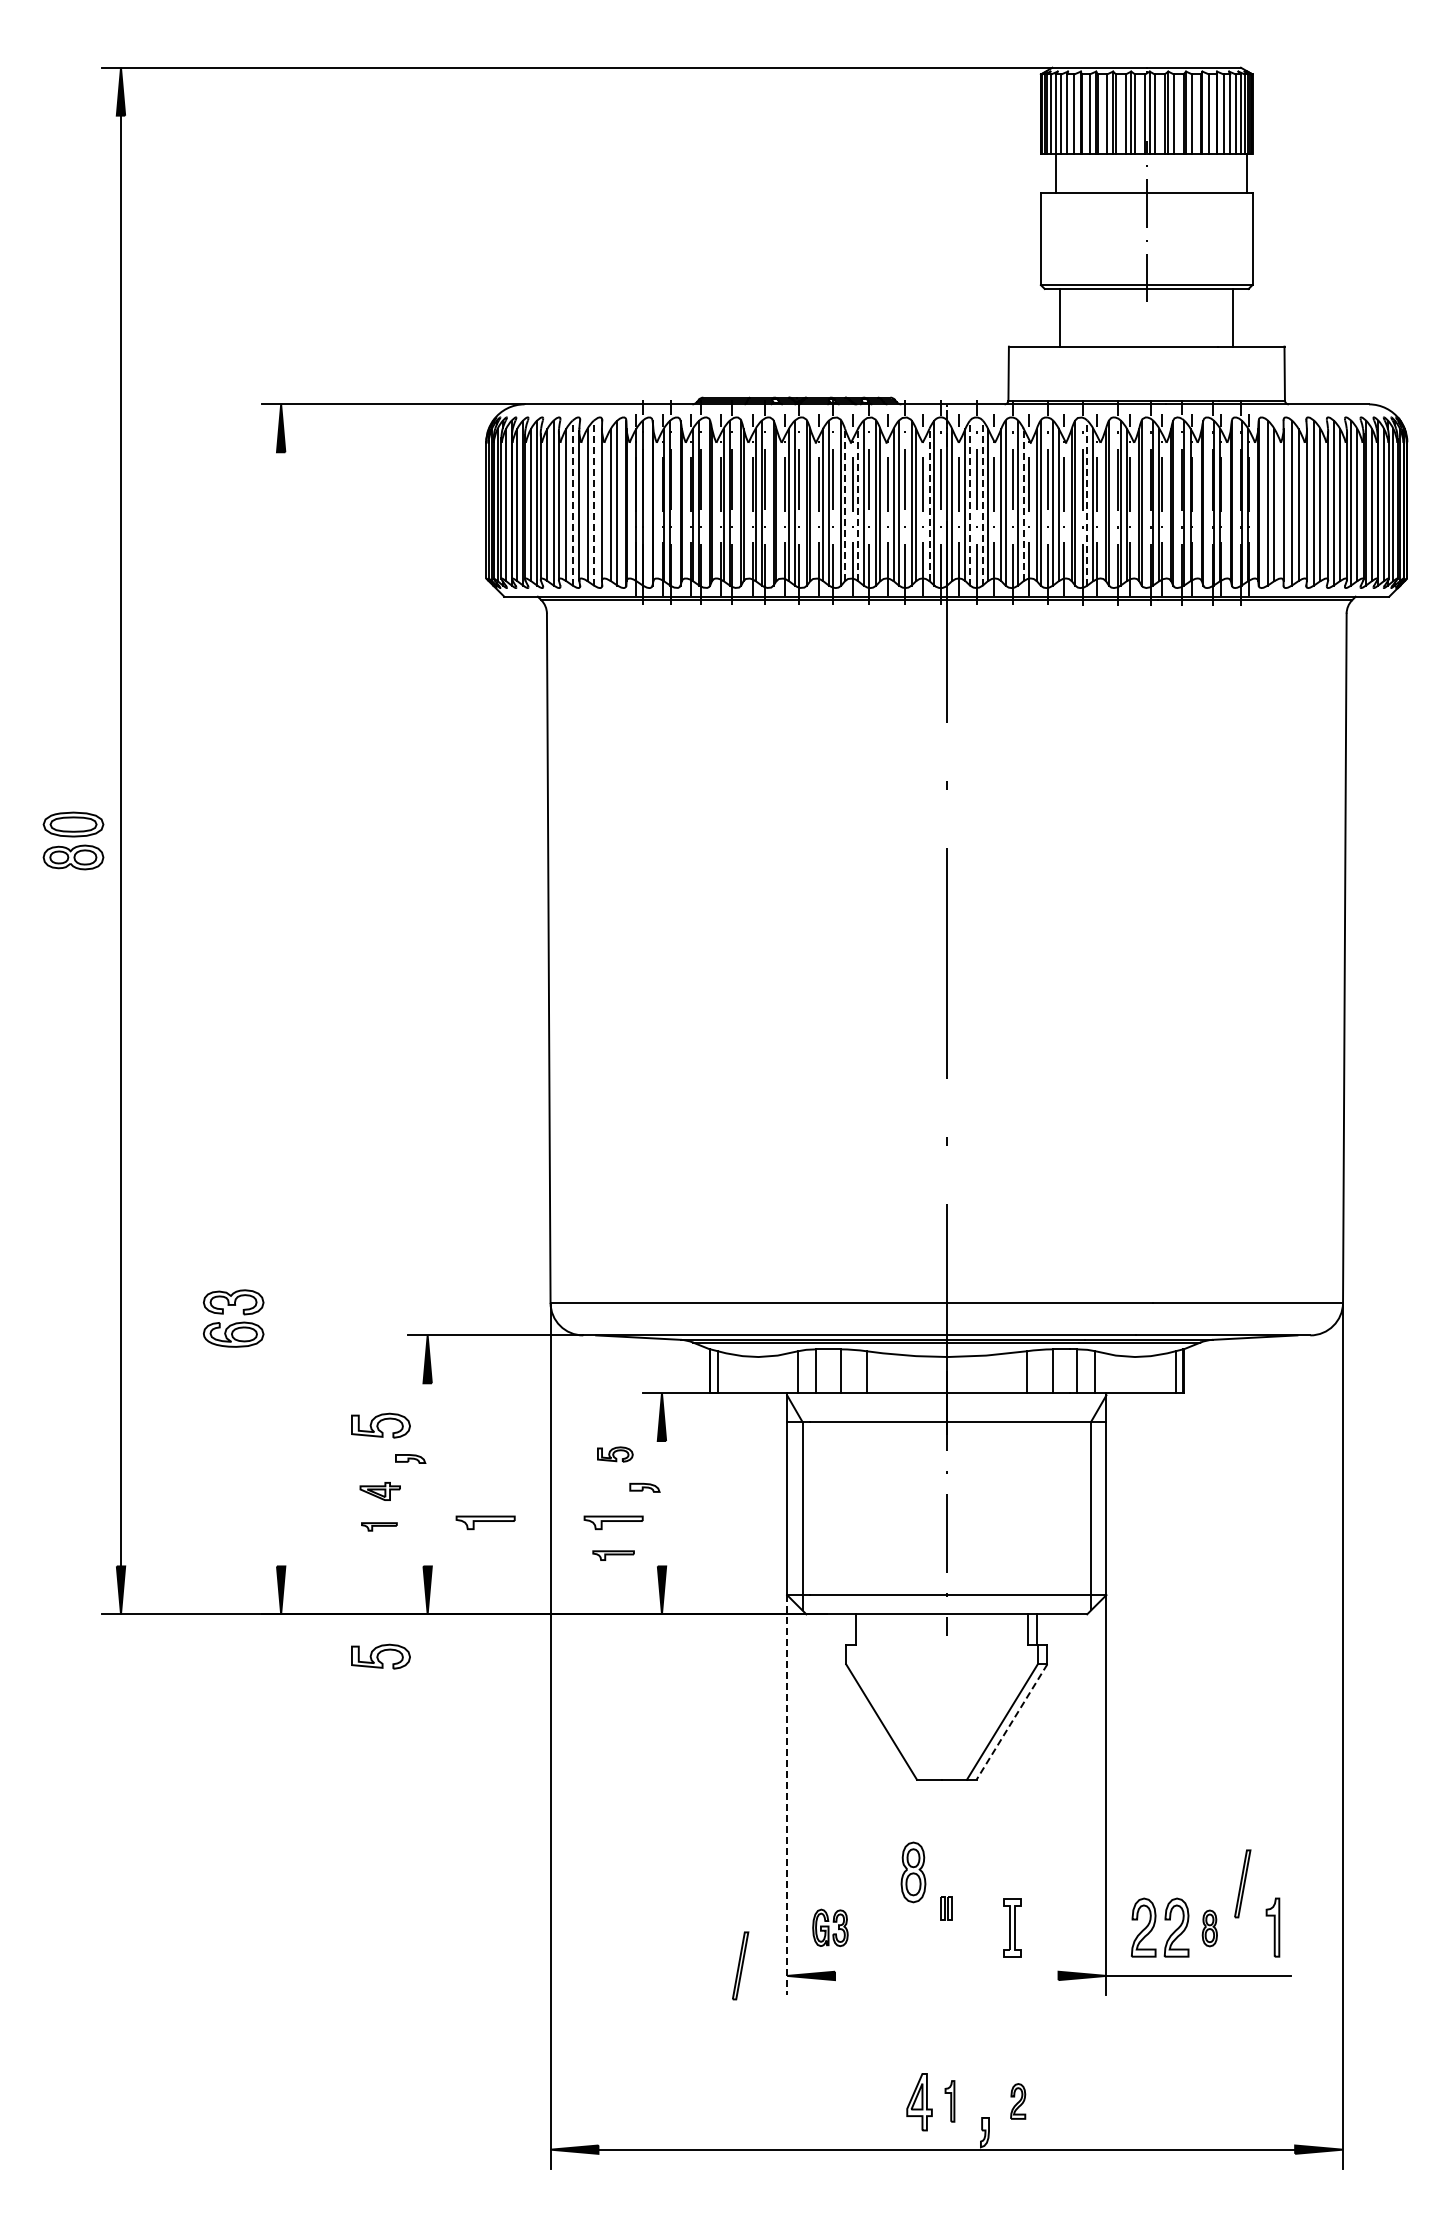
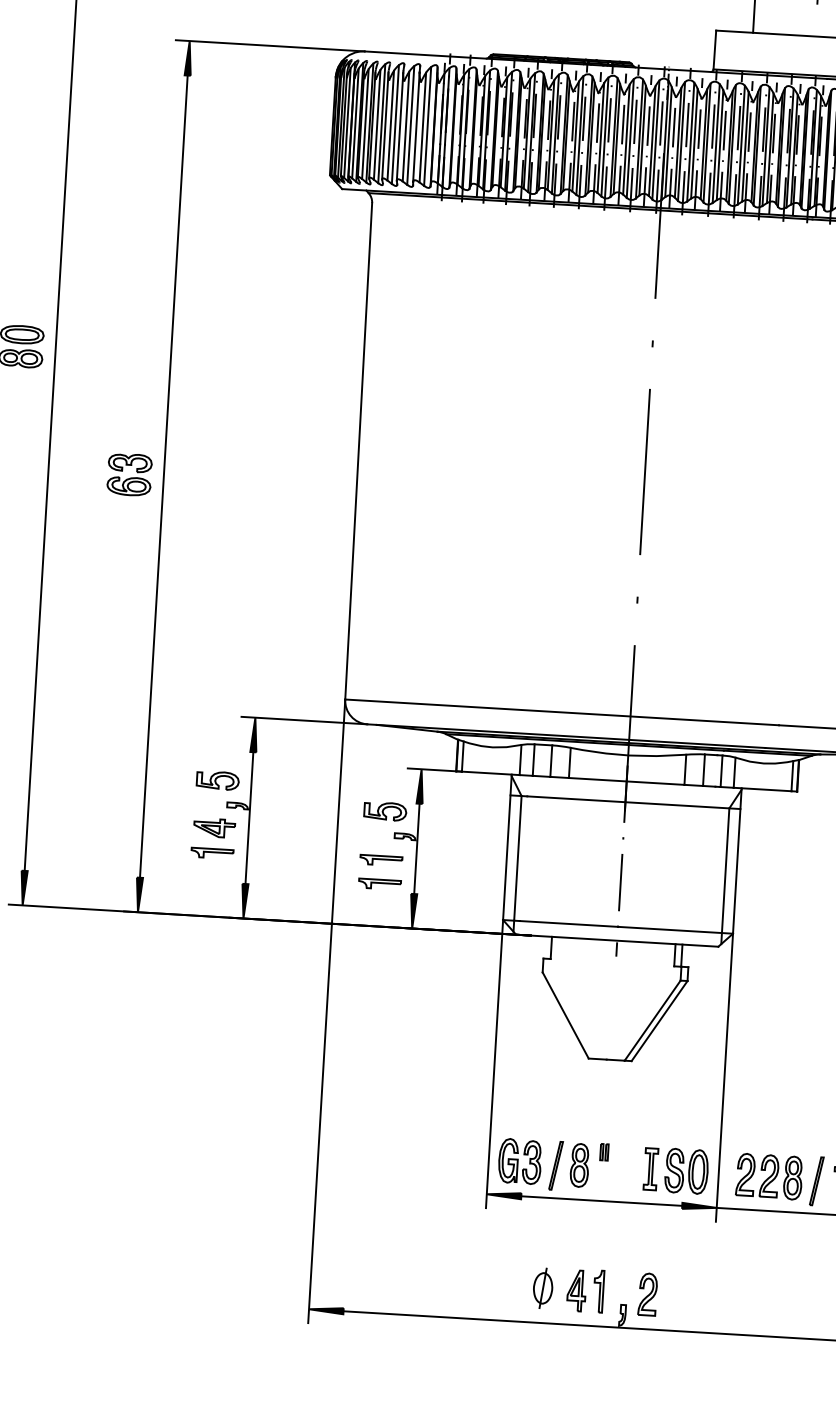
line: (572, 503) -> (395, 124), dashed -> solid
line: (593, 503) -> (410, 125), dashed -> solid
line: (970, 503) -> (681, 141), dashed -> solid
line: (982, 503) -> (690, 142), dashed -> solid
line: (1087, 503) -> (766, 146), dashed -> solid
line: (845, 504) -> (591, 137), dashed -> solid
line: (858, 504) -> (601, 137), dashed -> solid
line: (929, 504) -> (652, 140), dashed -> solid
line: (1023, 504) -> (719, 144), dashed -> solid
line: (281, 1009) -> (164, 476), added
part: (233, 1318) -> (129, 474), moved
part: (615, 1454) -> (385, 811), size x1.67
line: (427, 1474) -> (249, 817), added
part: (380, 1491) -> (214, 828), size x1.43
line: (661, 1503) -> (416, 848), added
part: (485, 1522) -> (289, 854), removed
part: (379, 1526) -> (212, 853), size x1.67
part: (613, 1555) -> (379, 884), size x1.43
part: (380, 1656) -> (207, 946), removed
line: (1011, 1722) -> (659, 1021), dashed -> solid
line: (787, 1795) -> (494, 1064), dashed -> solid
part: (913, 1872) -> (579, 1165), moved
part: (1242, 1883) -> (816, 1181), moved
part: (830, 1927) -> (520, 1161), size x1.67
part: (1061, 1927) -> (686, 1171), added
part: (1209, 1928) -> (792, 1178), size x1.67
part: (740, 1965) -> (555, 1165), moved
line: (946, 1975) -> (601, 1200), added
part: (872, 2101) -> (542, 1288), added
part: (949, 2101) -> (598, 1291), size x1.43
part: (1017, 2101) -> (647, 1294), size x1.67

